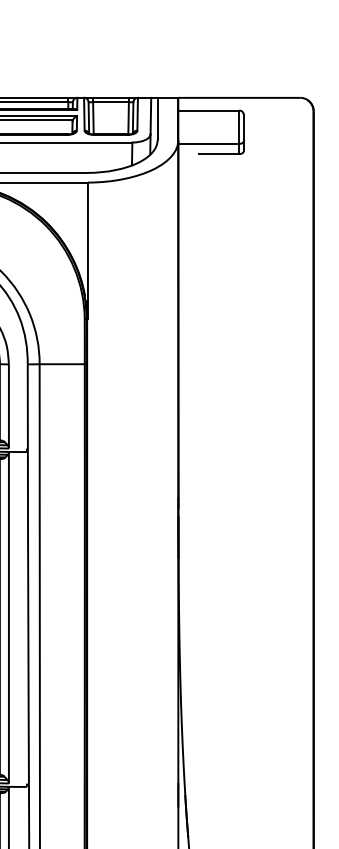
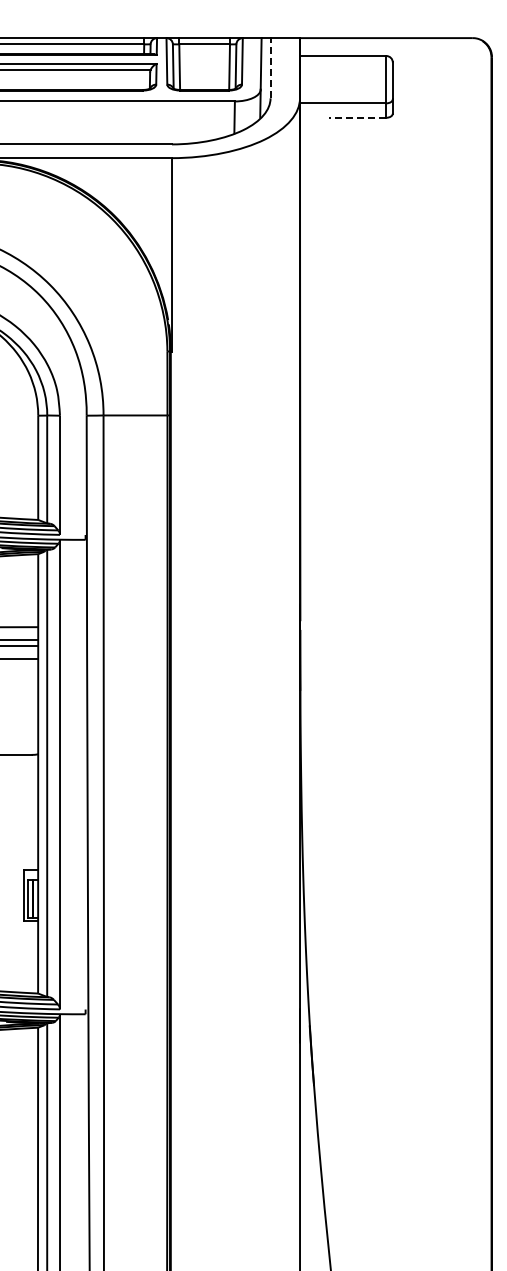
line: (157, 118) -> (270, 67), solid -> dashed
line: (218, 153) -> (357, 117), solid -> dashed

